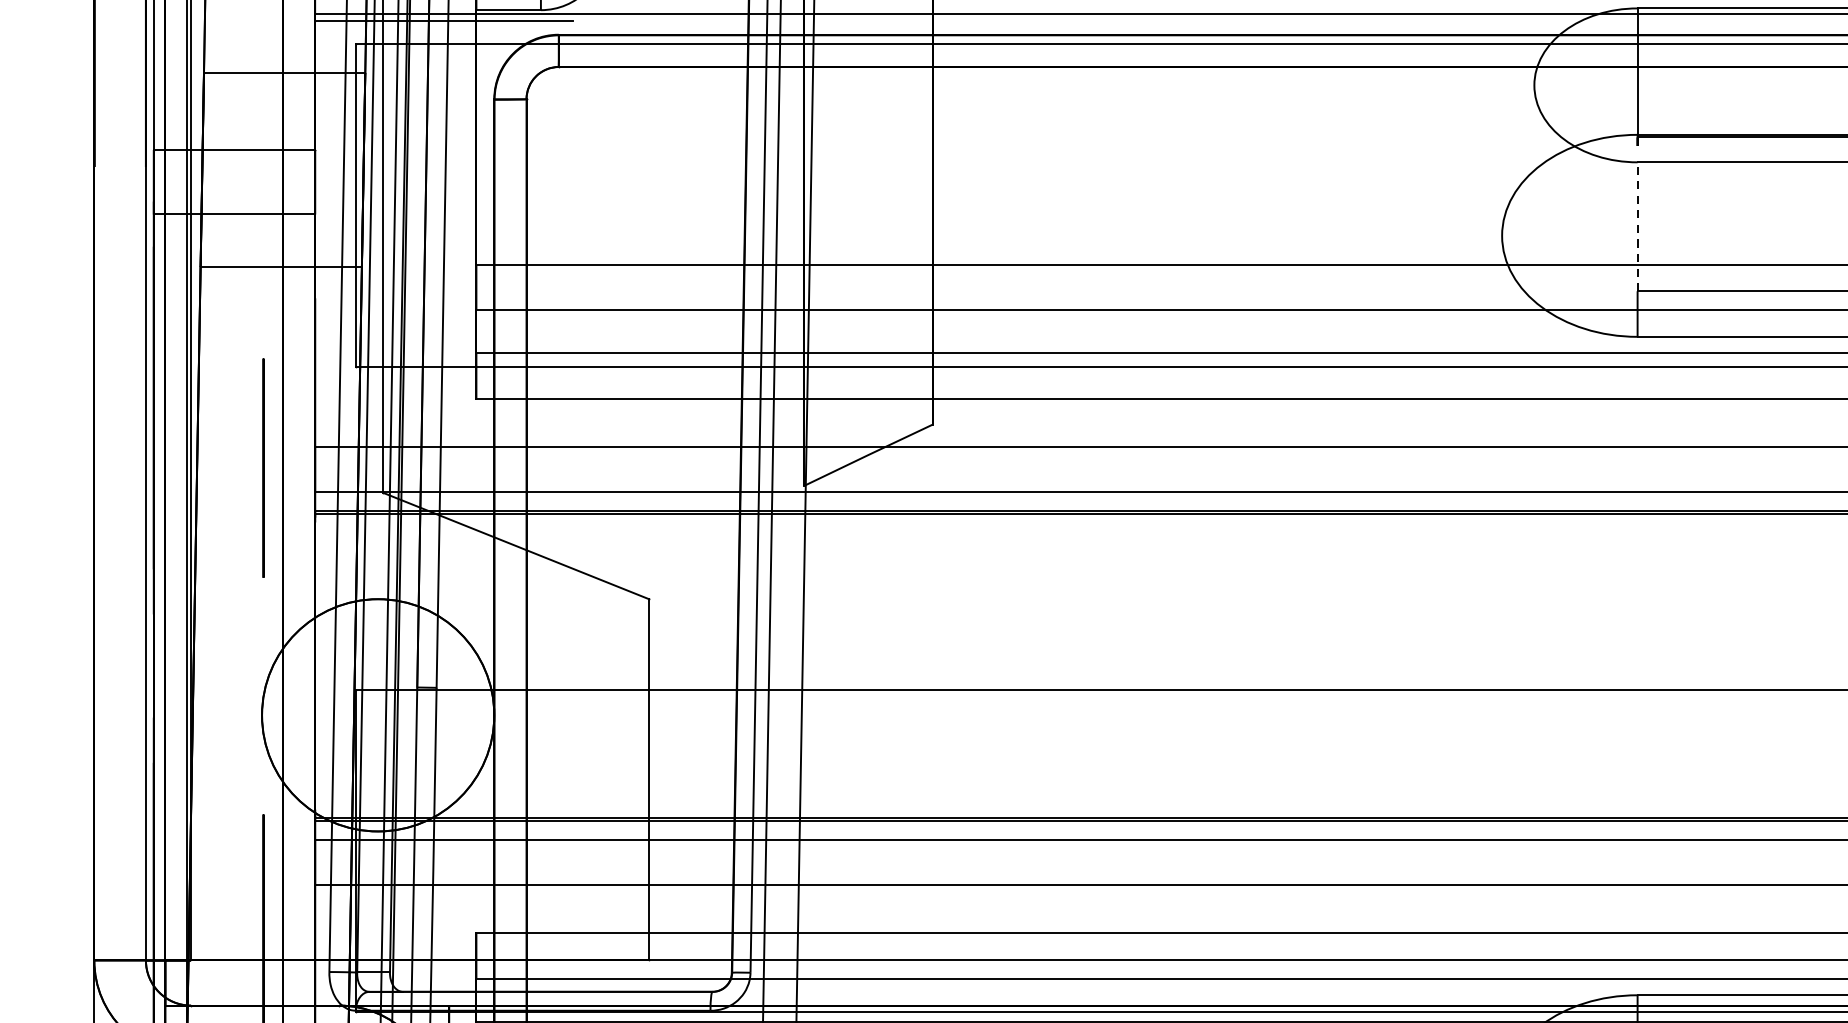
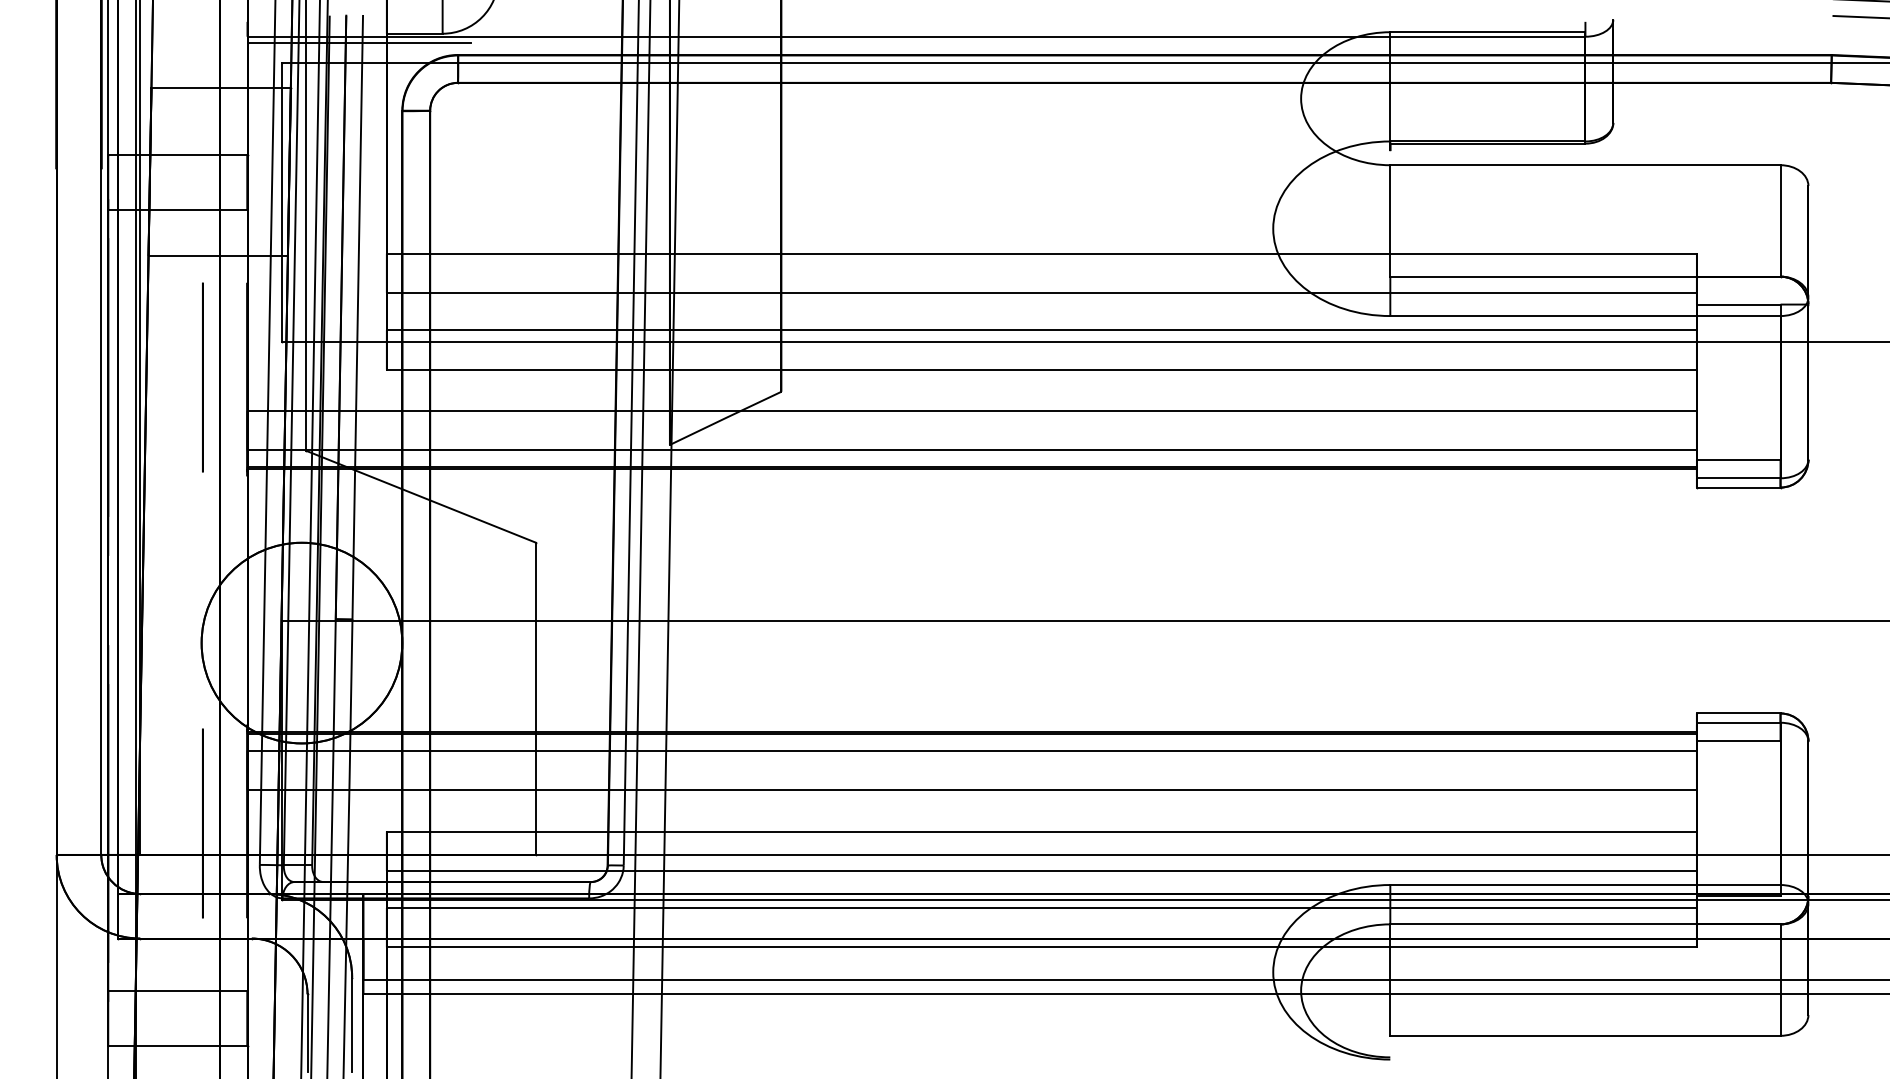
line: (1637, 226) -> (1390, 220), dashed -> solid
circle: (263, 468) -> (202, 377), moved

